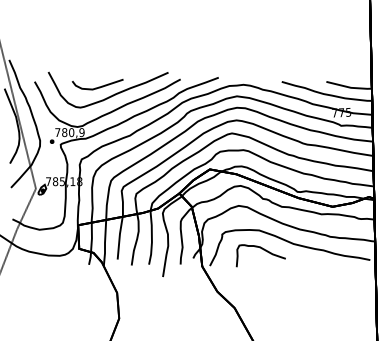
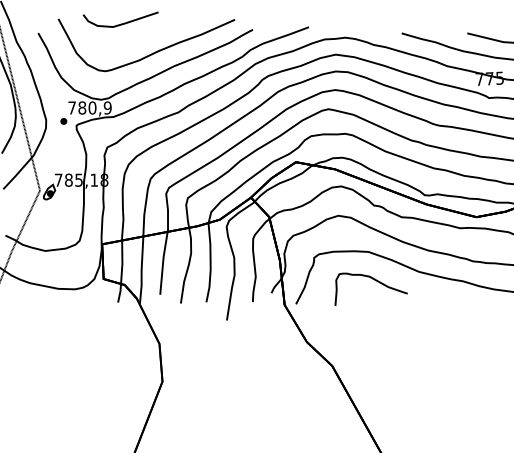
part: (97, 84) -> (120, 19), moved

